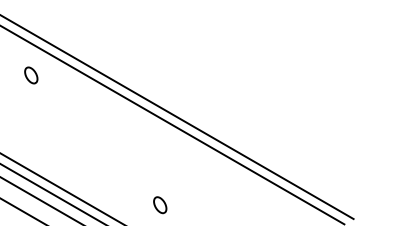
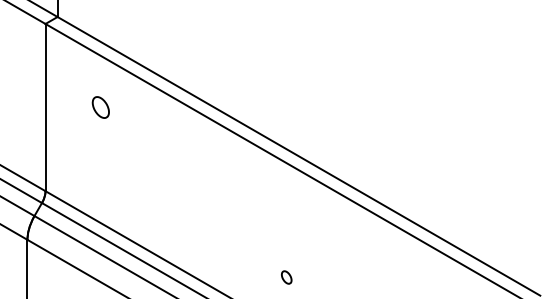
part: (31, 75) -> (100, 107), moved
part: (159, 205) -> (286, 277), size x0.6

